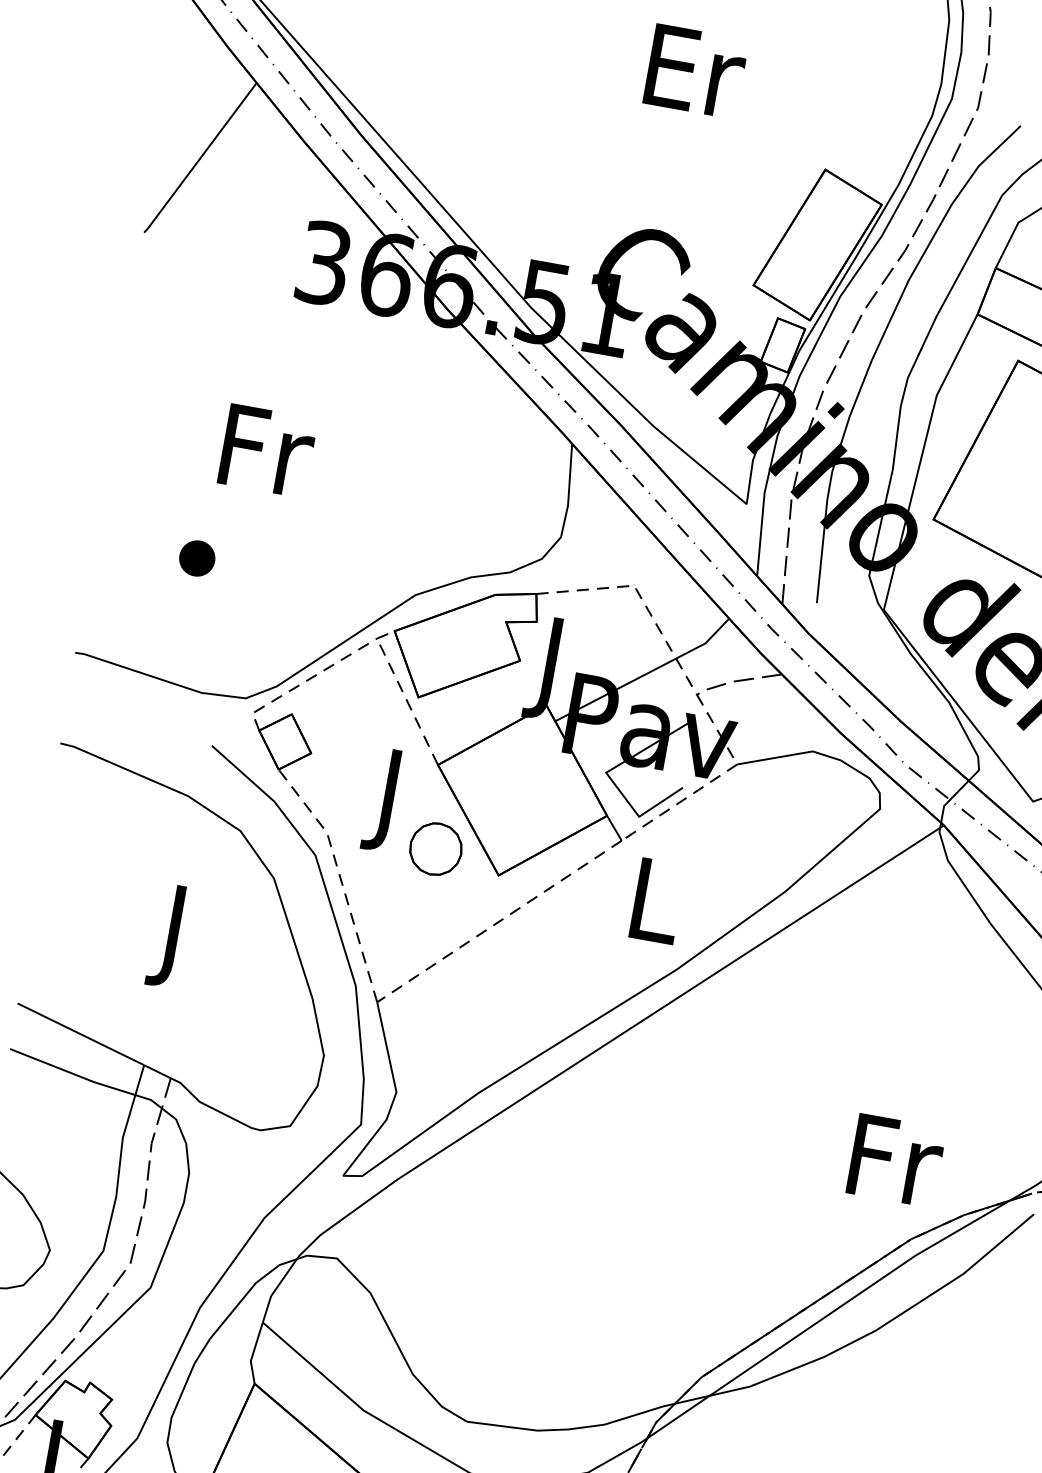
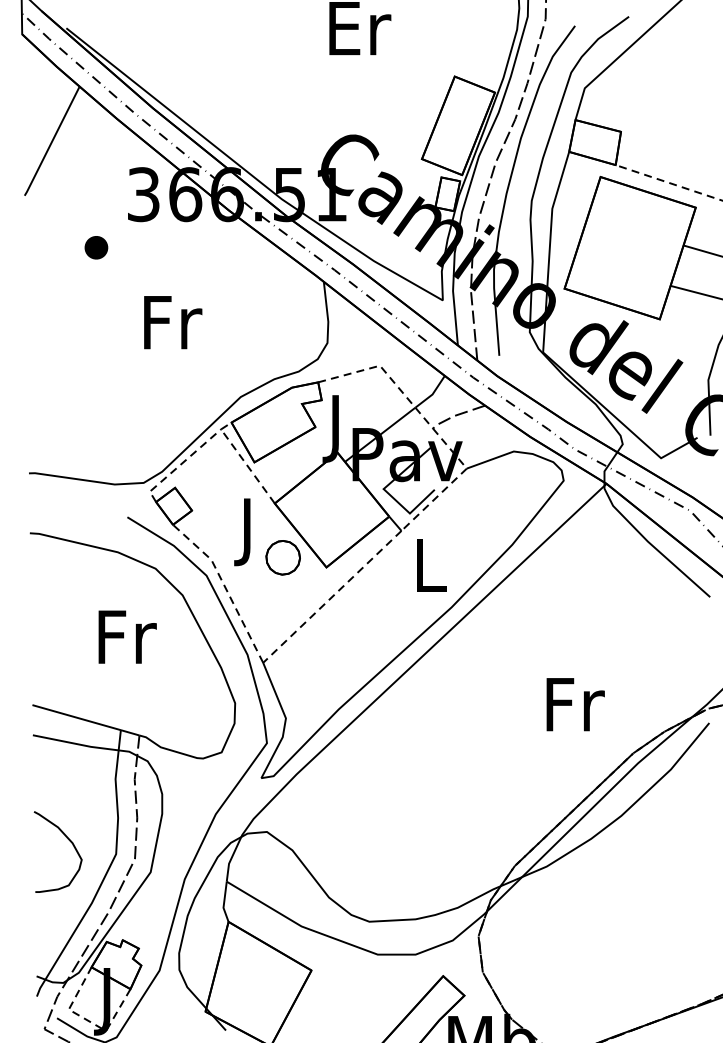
text: (268, 450) -> (173, 322), moved
part: (197, 558) -> (96, 247), moved
text: (177, 937) -> (127, 644), J -> Fr
text: (895, 1160) -> (575, 704), moved

